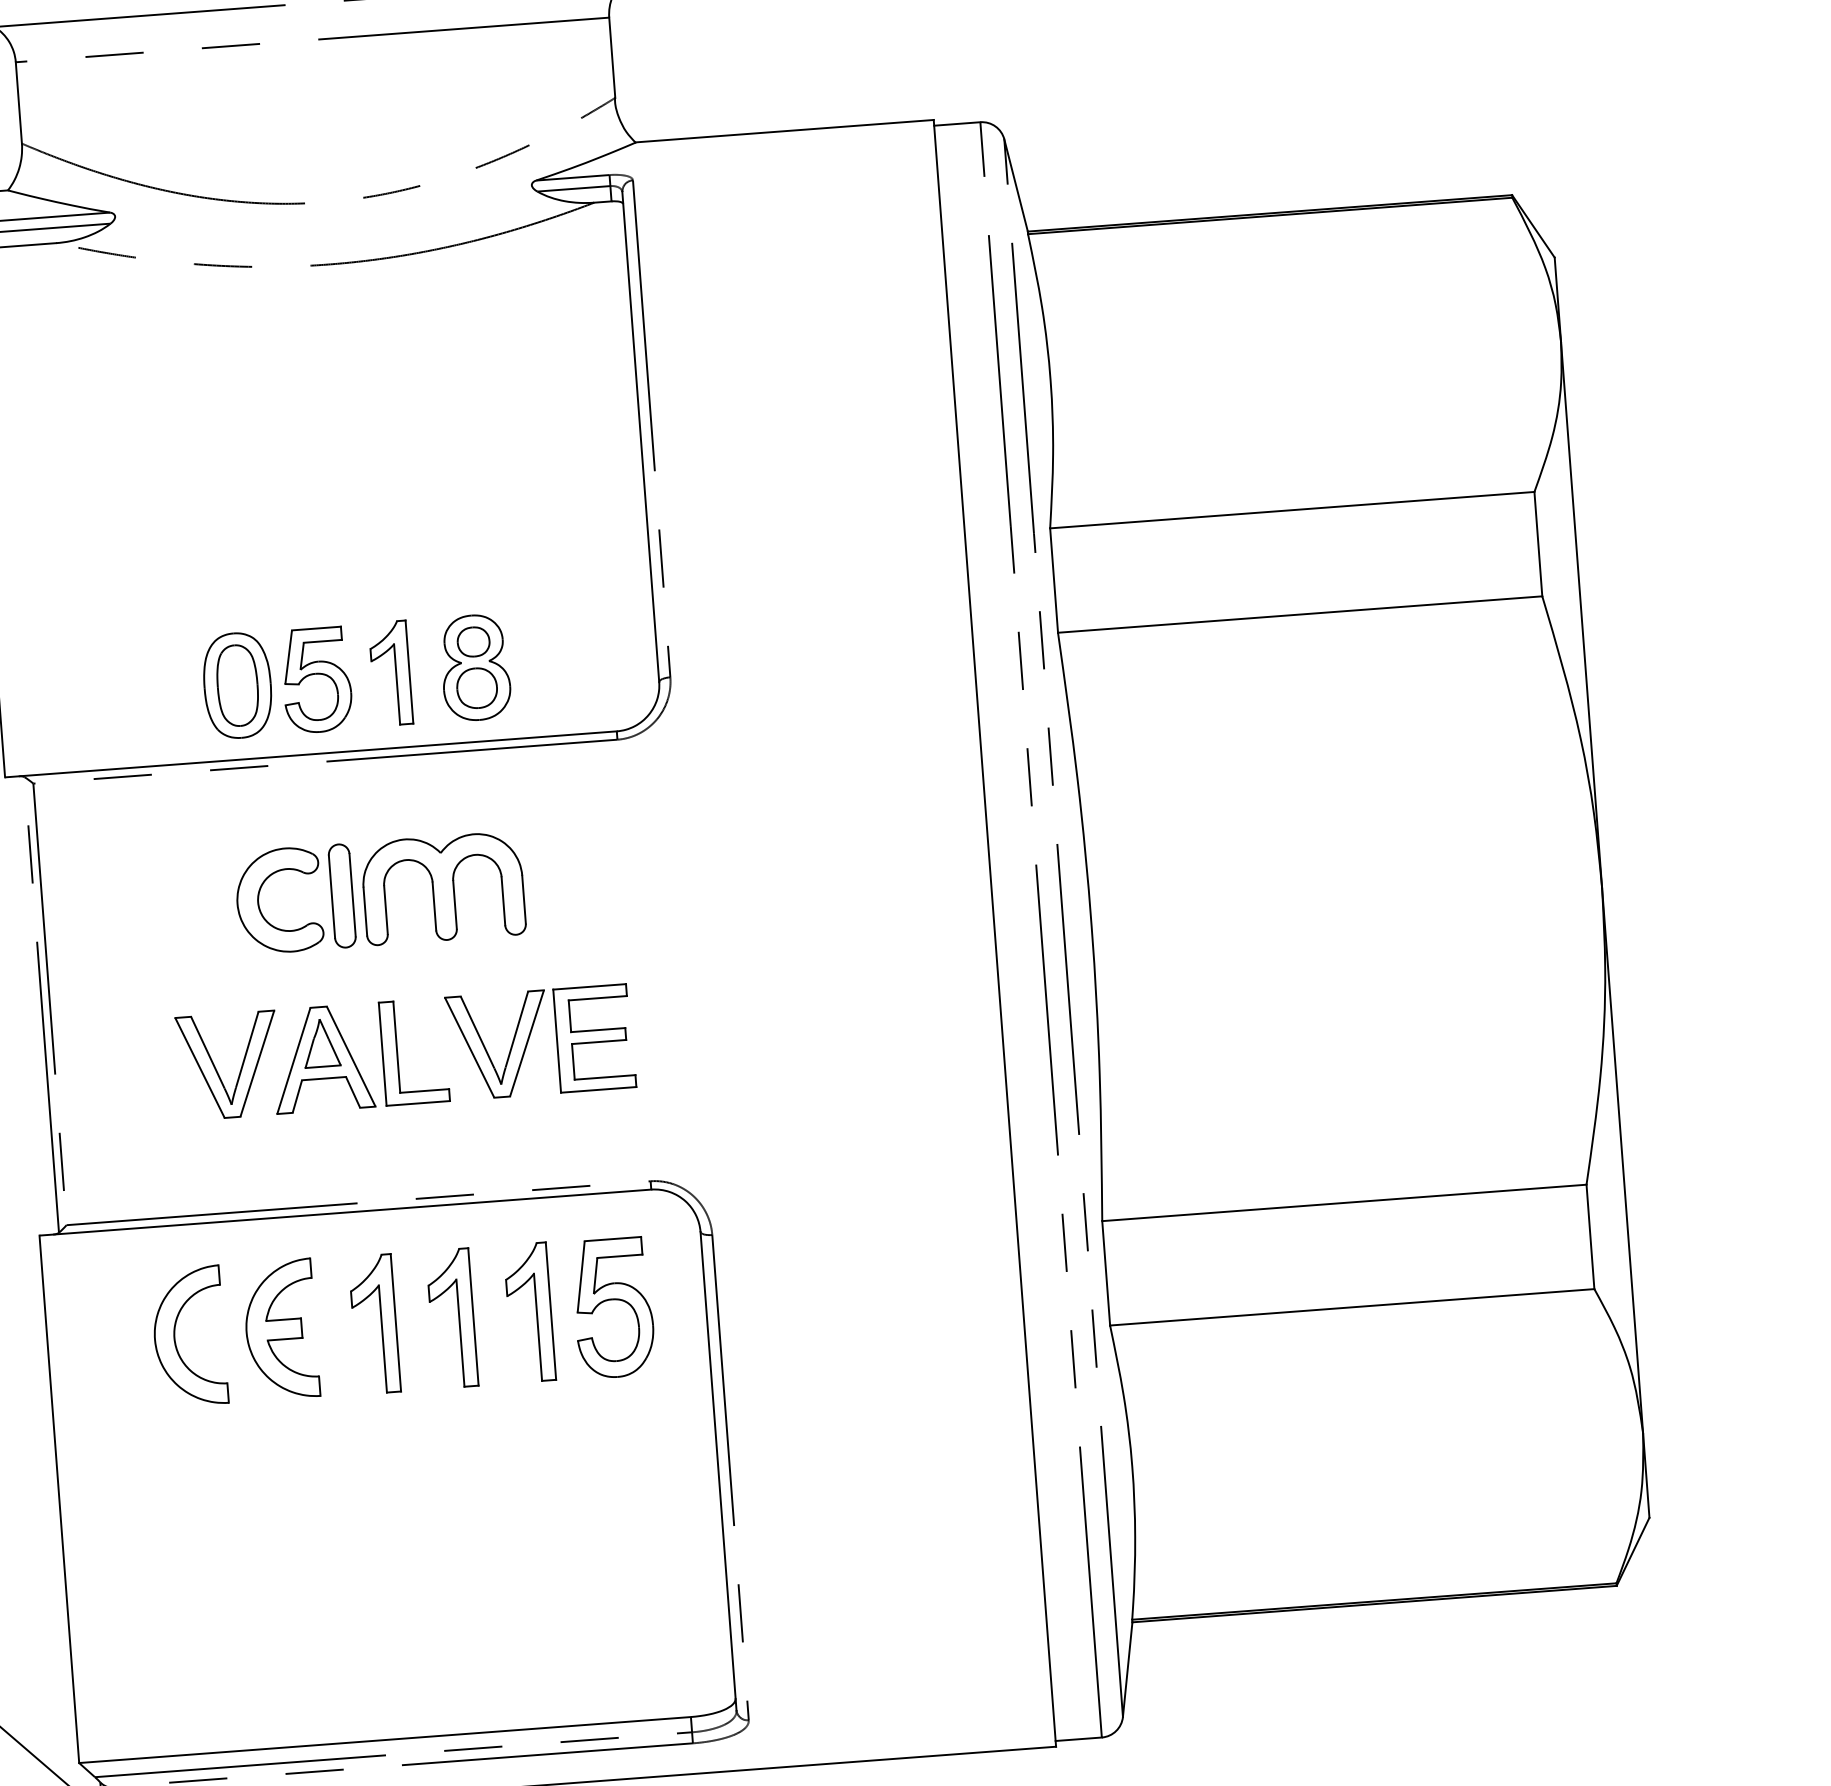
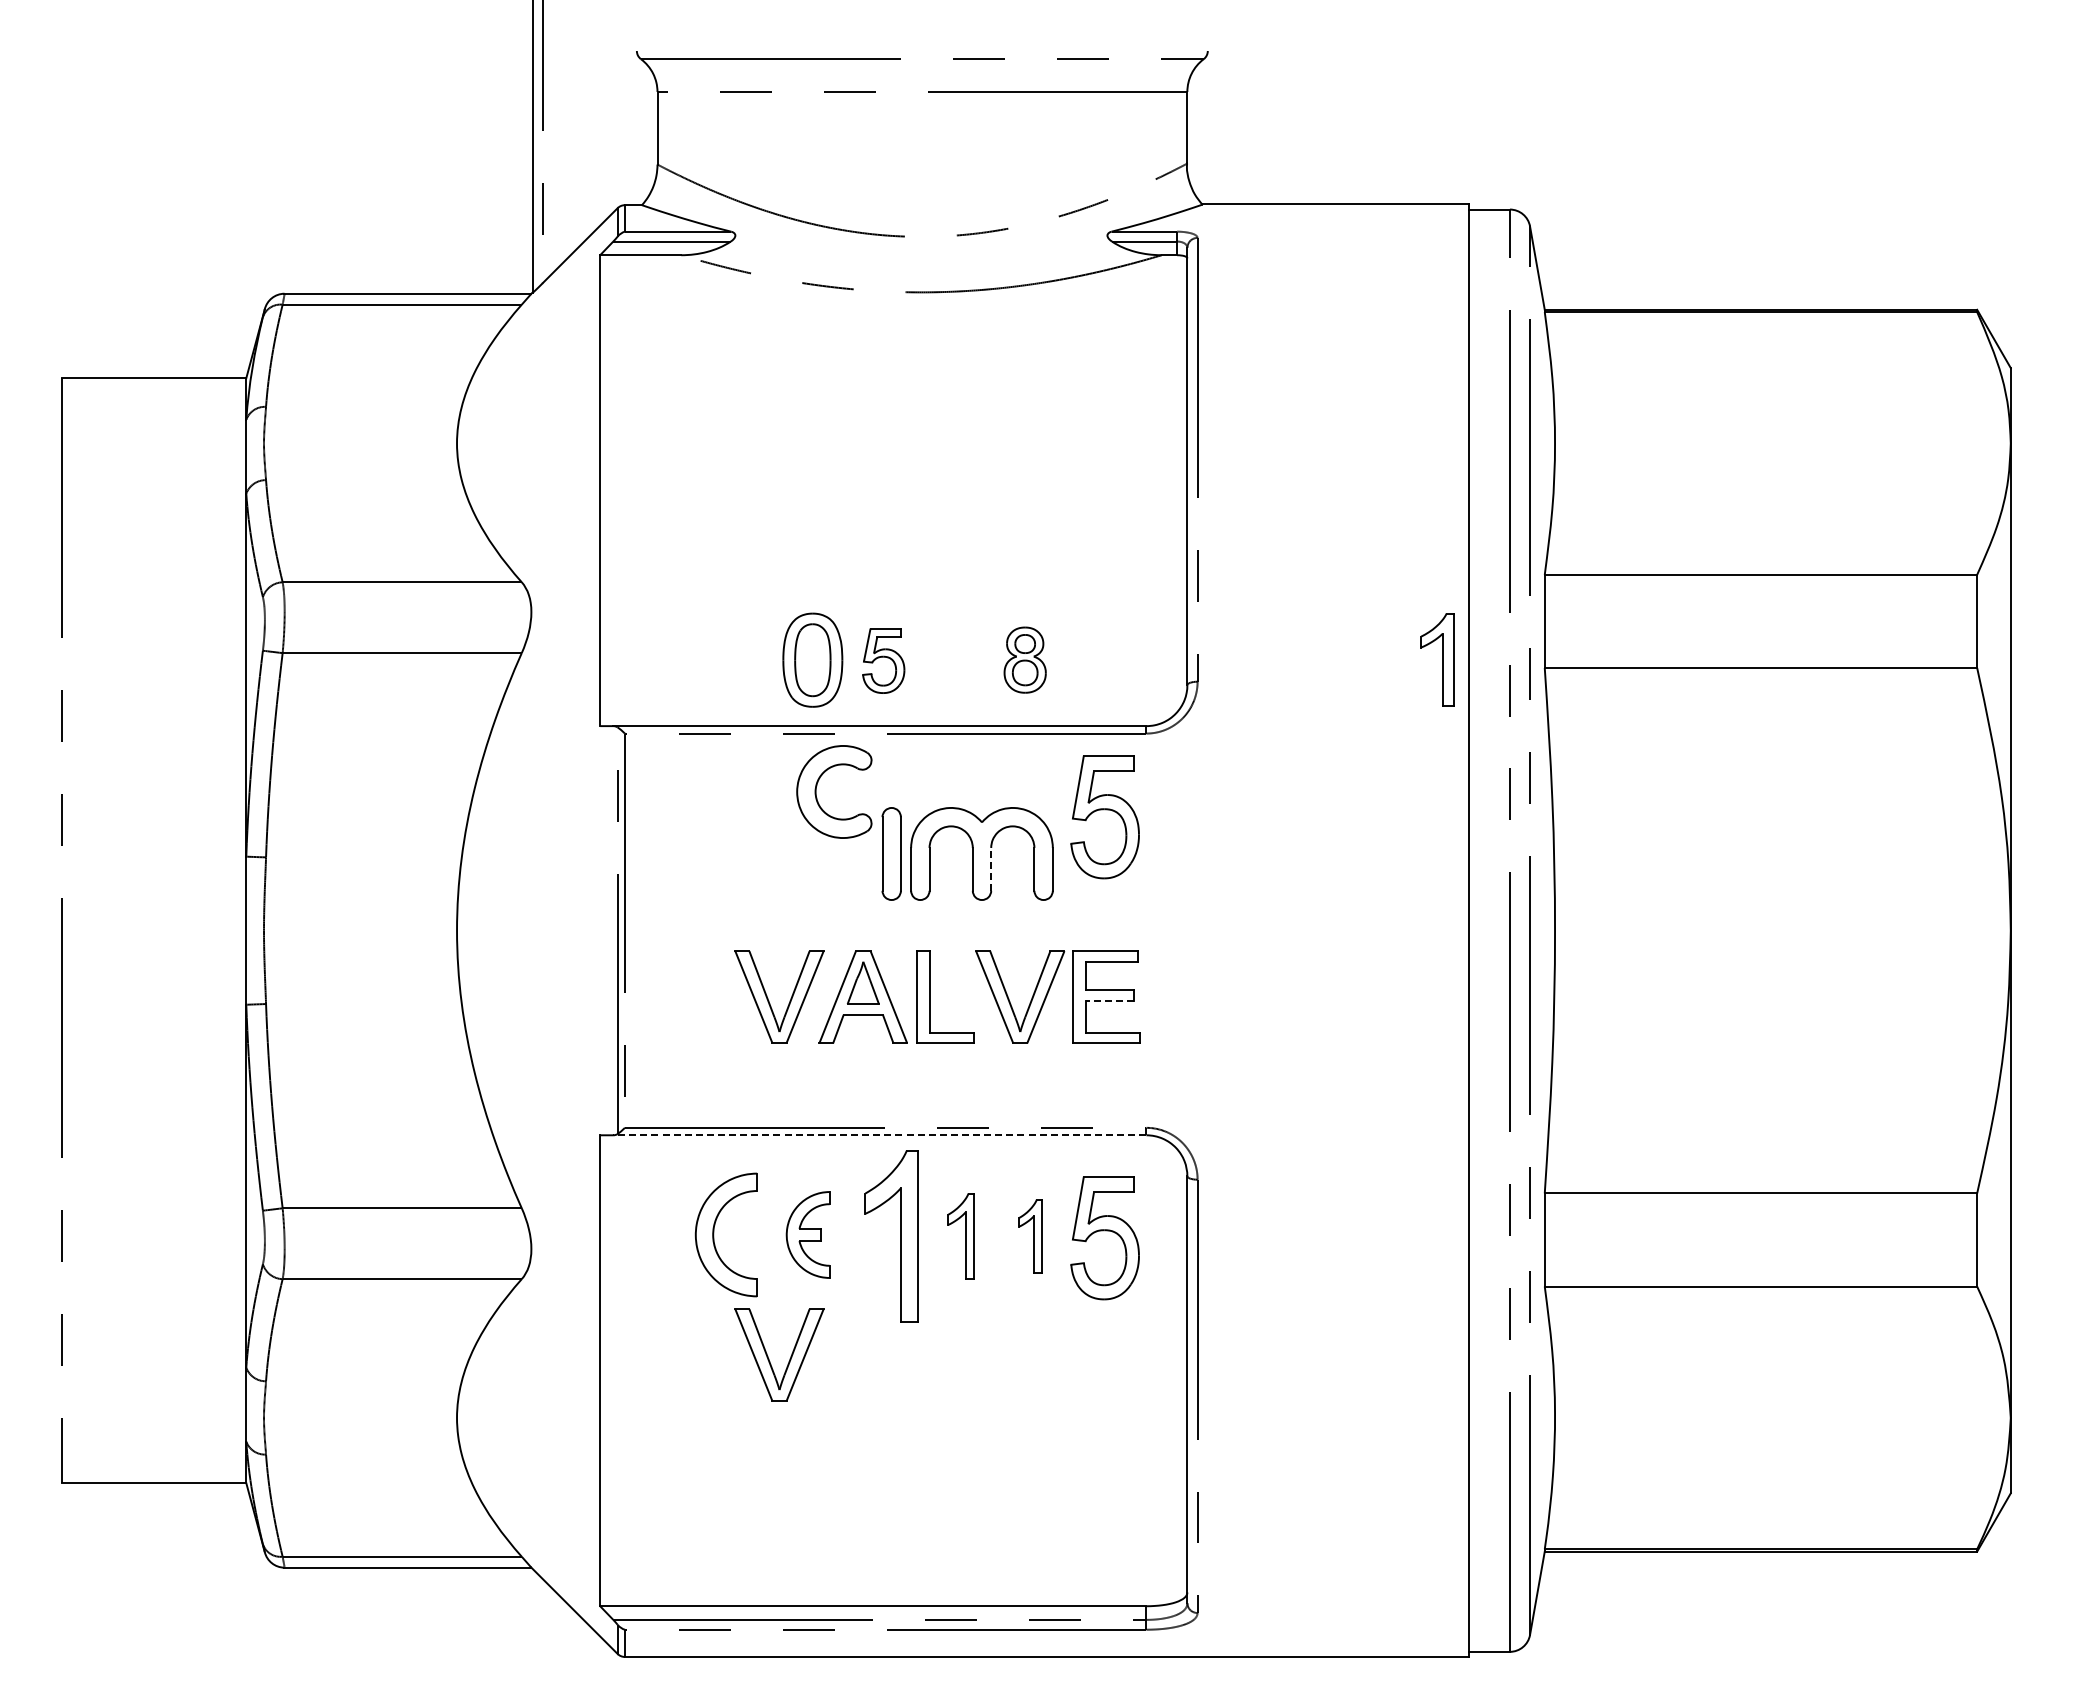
part: (474, 667) -> (1024, 659), size x0.7
part: (390, 673) -> (1437, 659), moved
part: (316, 680) -> (883, 660), size x0.7
part: (576, 829) -> (1104, 810), added
part: (259, 896) -> (817, 786), moved
line: (455, 903) -> (991, 868), solid -> dashed
line: (598, 1041) -> (1109, 1000), solid -> dashed
line: (352, 1212) -> (879, 1135), solid -> dashed
part: (529, 1312) -> (1030, 1236), size x0.6
part: (451, 1318) -> (960, 1236), size x0.7
part: (374, 1324) -> (891, 1236), size x1.4
part: (280, 1329) -> (807, 1234), size x0.7
part: (247, 1471) -> (769, 1358), added

